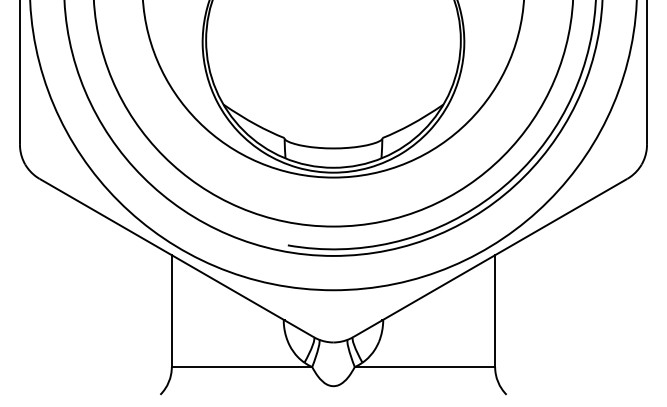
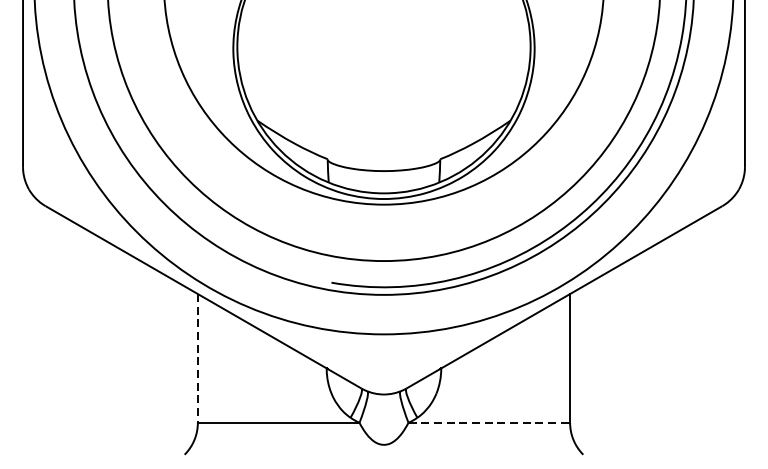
line: (171, 311) -> (197, 358), solid -> dashed
line: (425, 367) -> (489, 423), solid -> dashed

